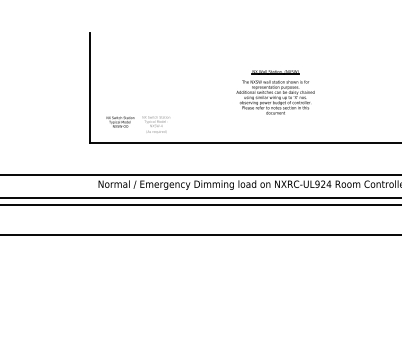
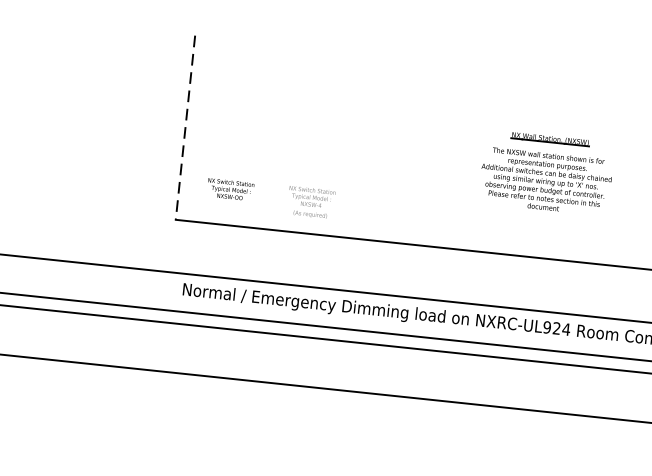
line: (89, 88) -> (184, 128), solid -> dashed
part: (275, 92) -> (546, 173), moved
text: (155, 124) -> (309, 202), moved

